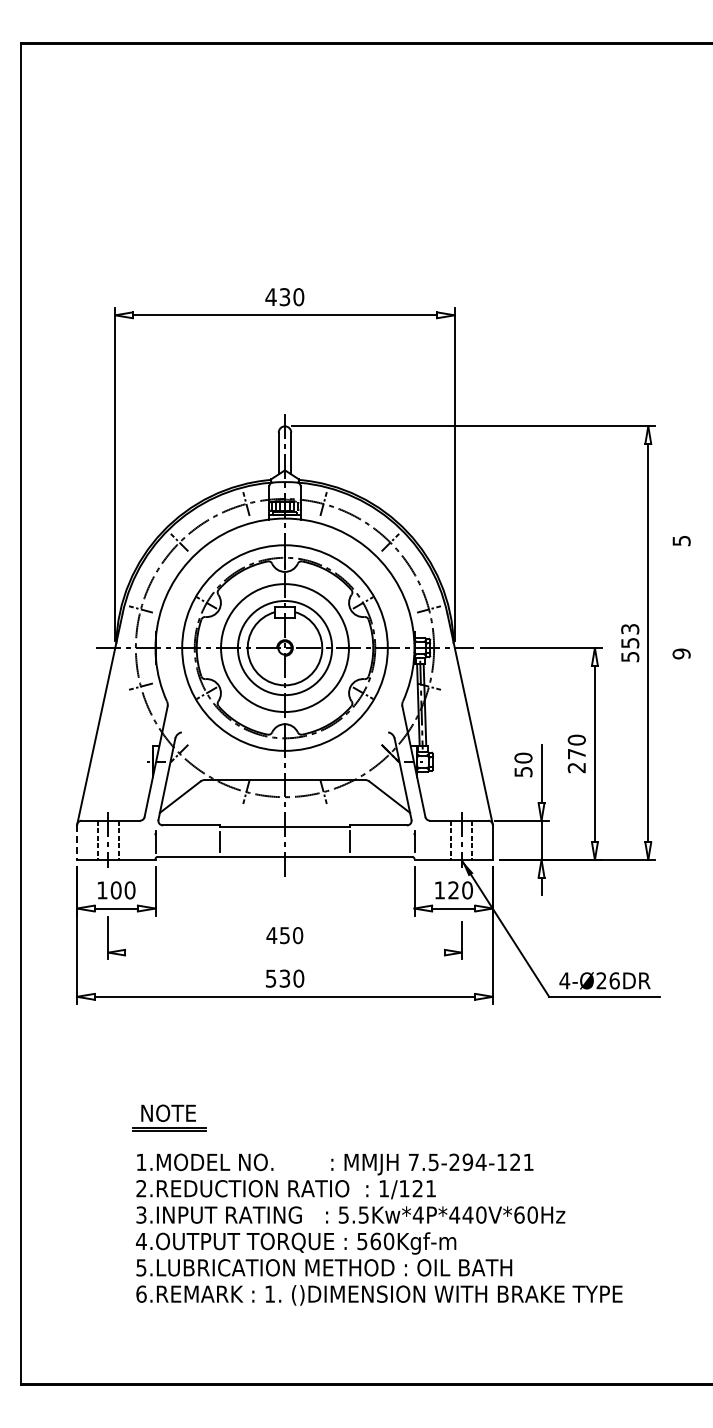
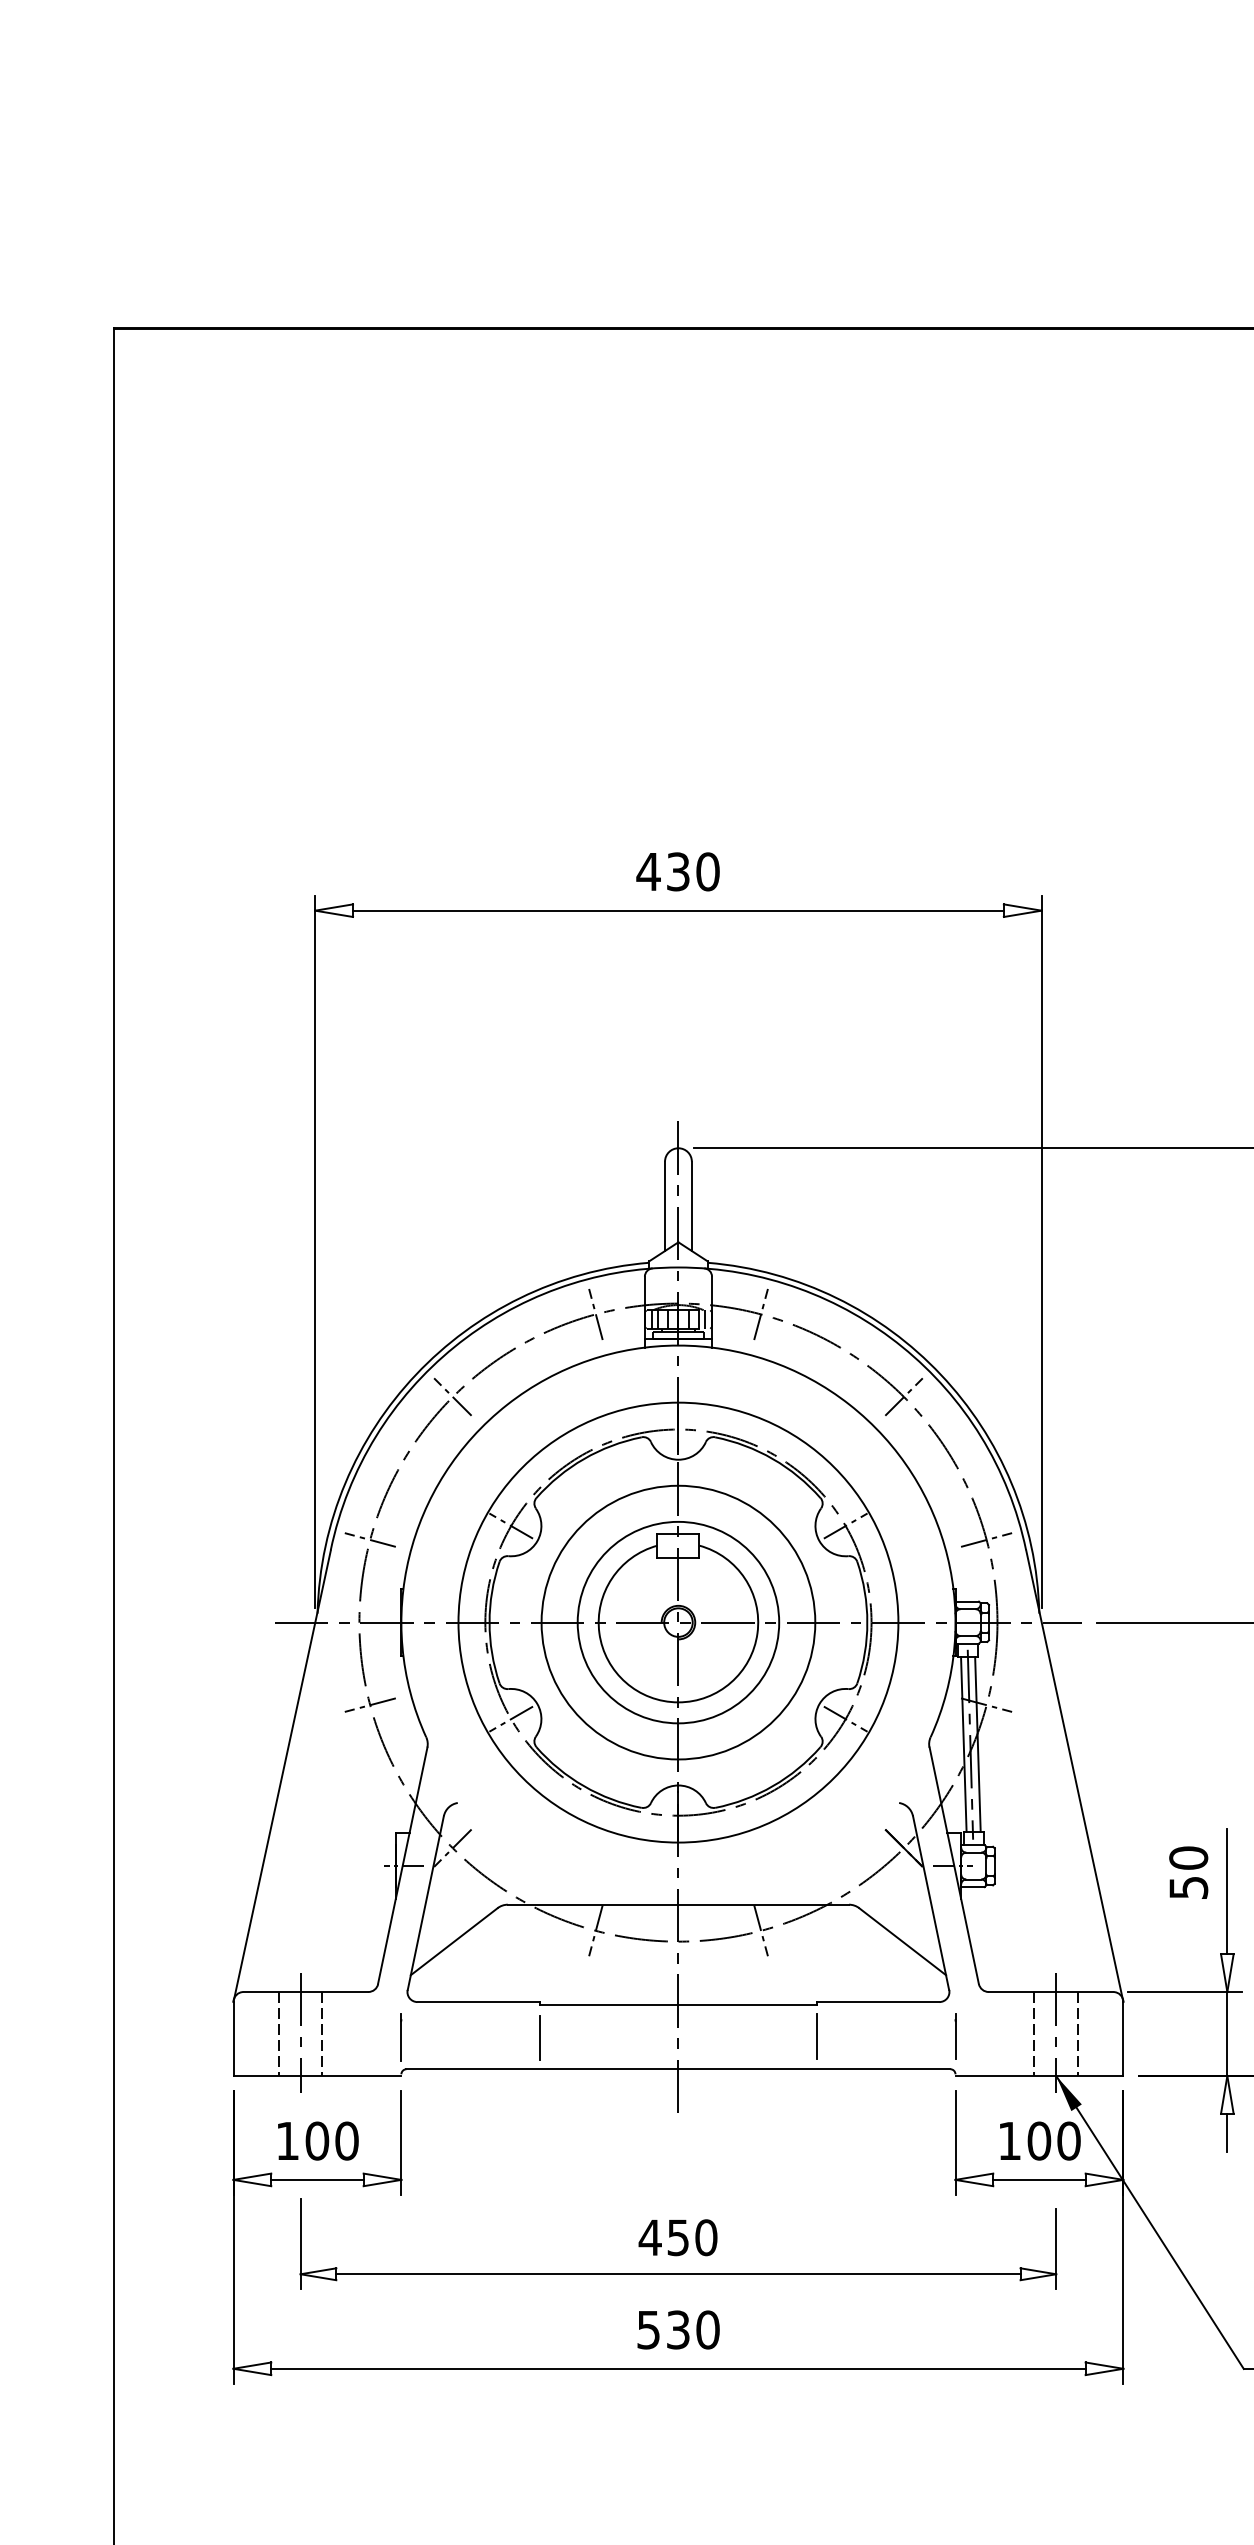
line: (77, 843) -> (234, 2040), dashed -> solid
text: (453, 890) -> (1038, 2141), 120 -> 100
line: (284, 952) -> (677, 2273), added

